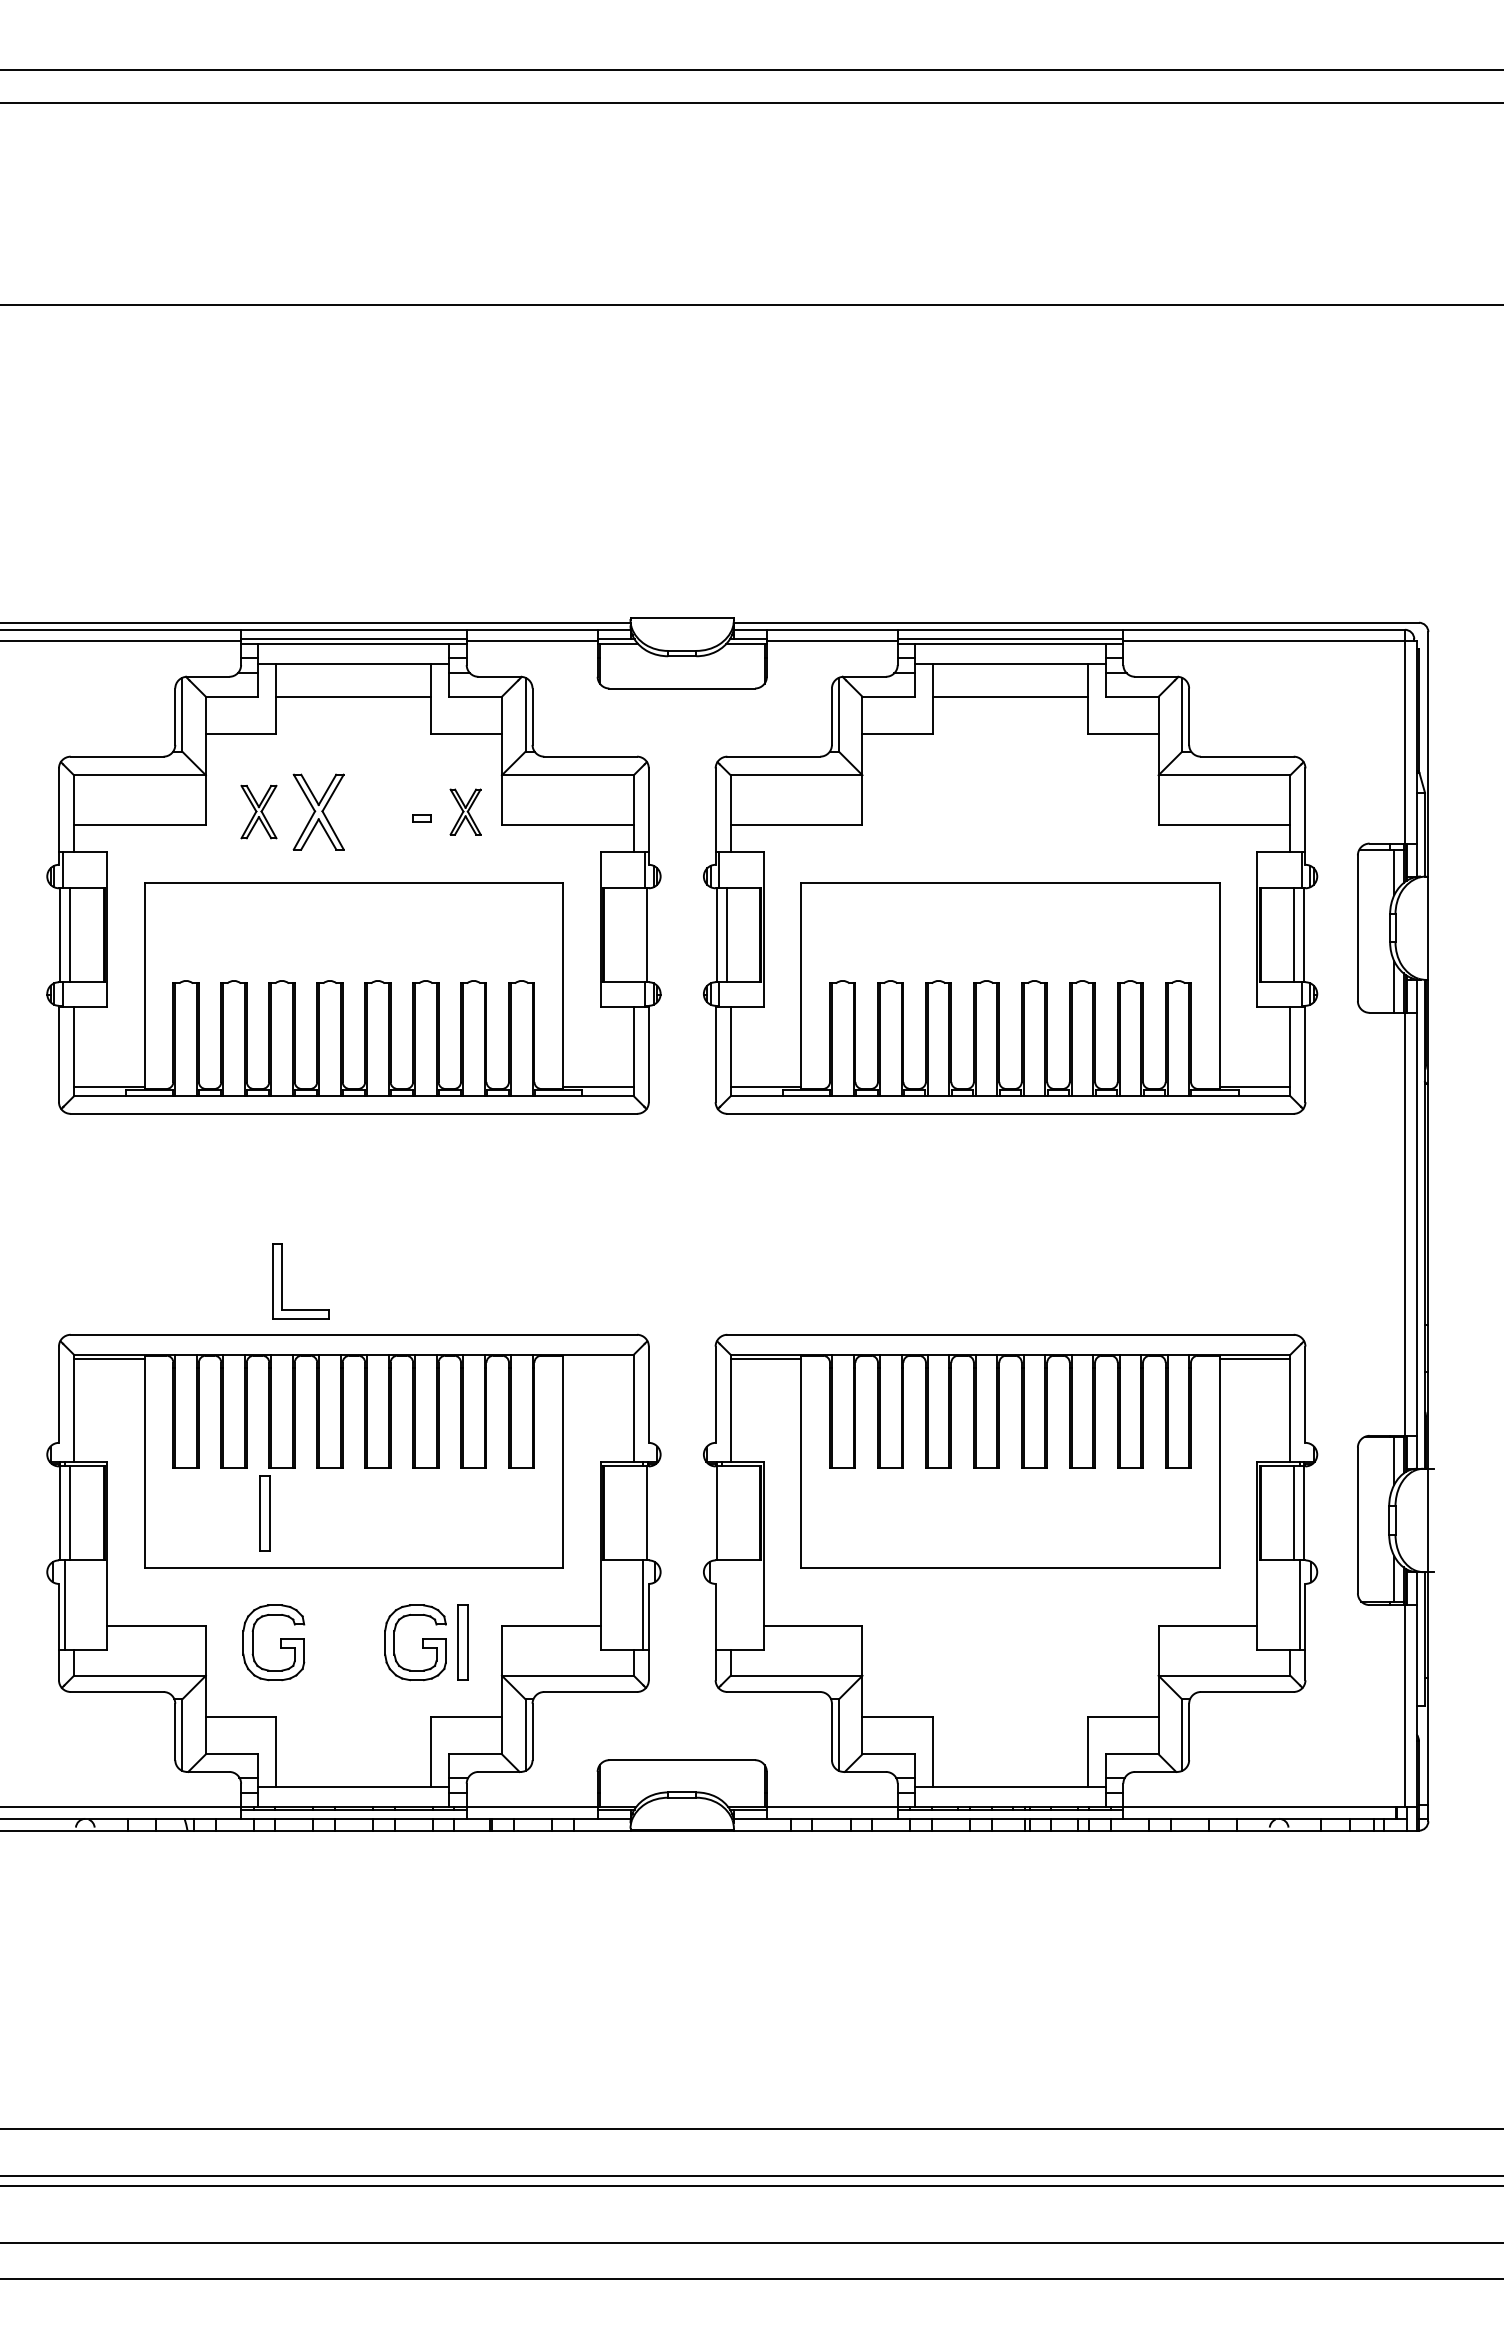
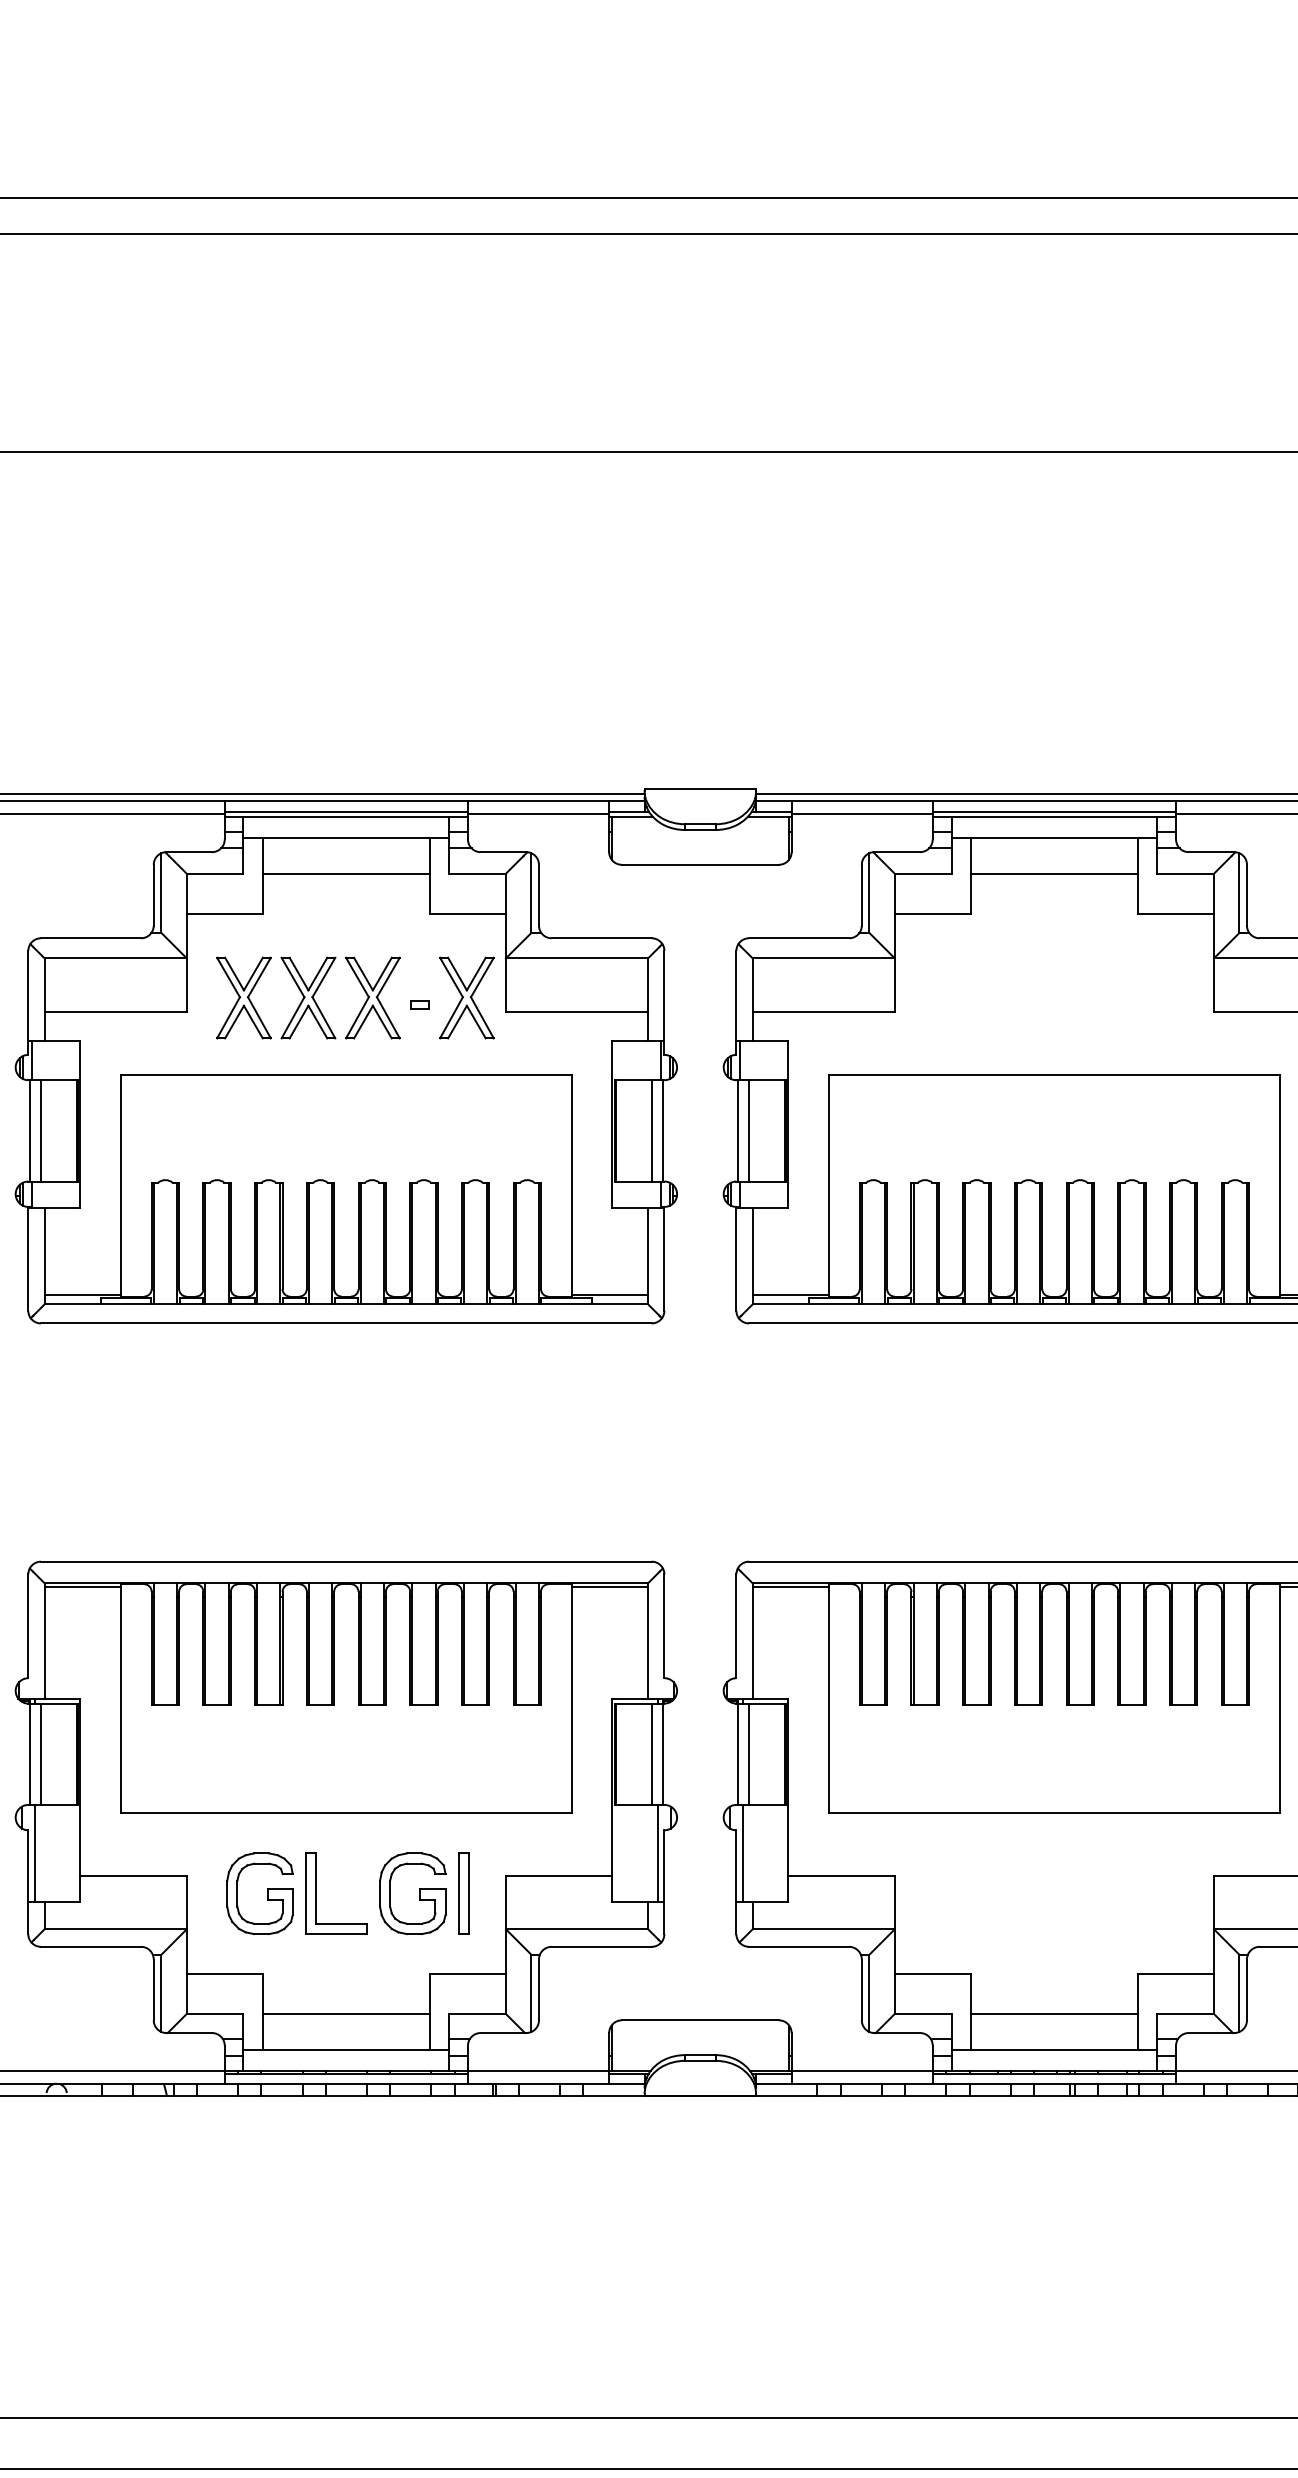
part: (258, 811) -> (243, 997), size x1.43
part: (378, 811) -> (372, 997), added
part: (465, 811) -> (466, 997), size x1.67
line: (637, 935) -> (652, 1131), added
part: (282, 1281) -> (316, 1893), moved
line: (598, 1358) -> (610, 1587), added
part: (264, 1513) -> (249, 1754), removed
line: (637, 1513) -> (652, 1754), added
line: (727, 1513) -> (749, 1754), added
line: (721, 1604) -> (742, 1852), added
line: (353, 1754) -> (345, 2014), added
line: (1010, 1754) -> (1054, 2014), added

